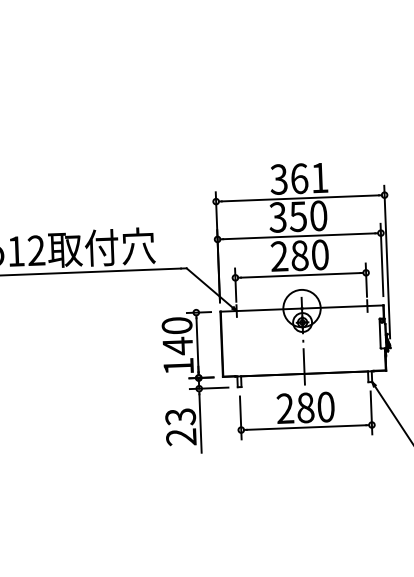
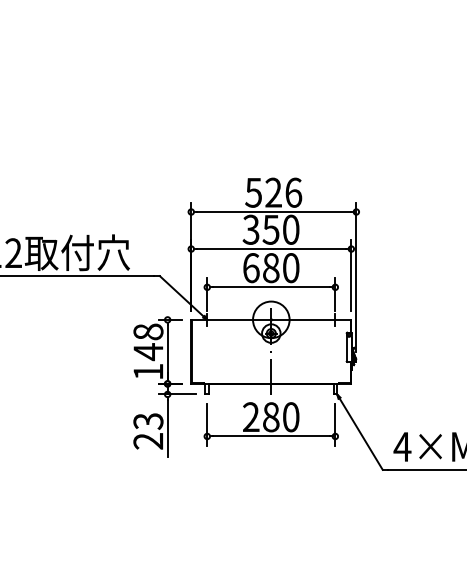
text: (299, 178) -> (273, 192), 361 -> 526
text: (279, 256) -> (251, 268), 280 -> 680
text: (177, 325) -> (148, 331), 140 -> 148

